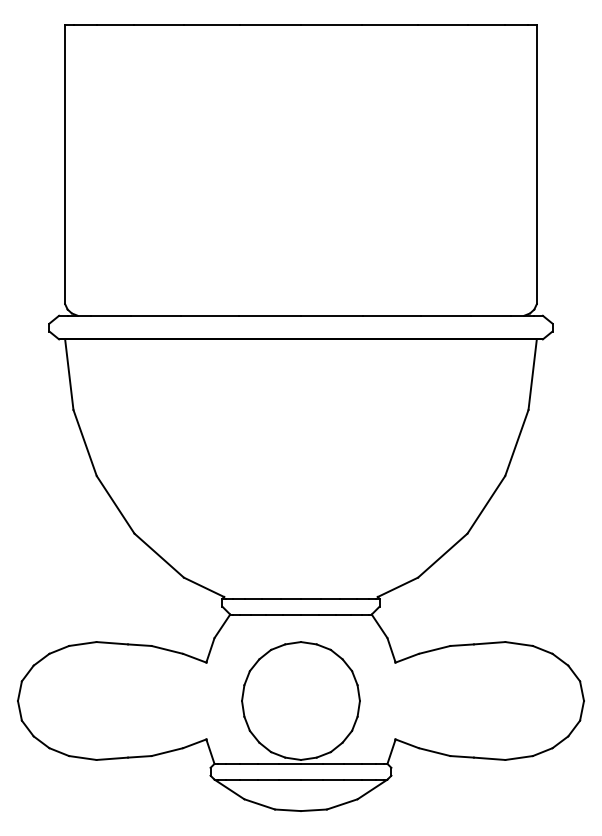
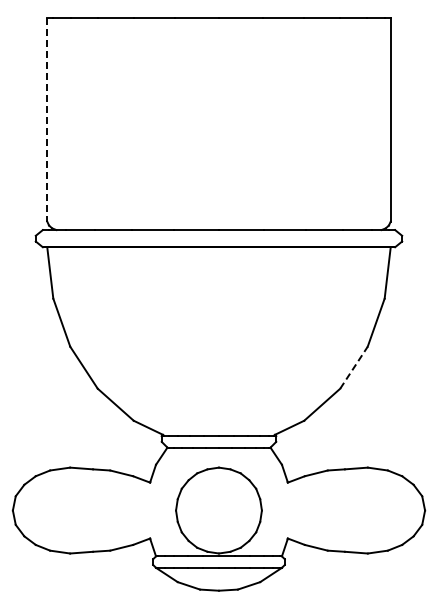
line: (65, 163) -> (47, 119), solid -> dashed
line: (487, 504) -> (354, 367), solid -> dashed

